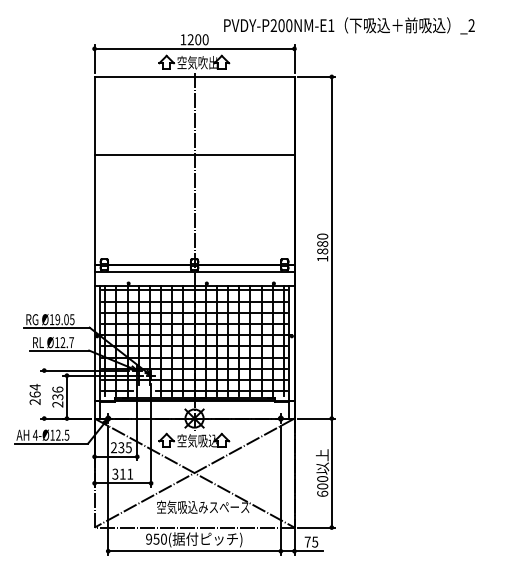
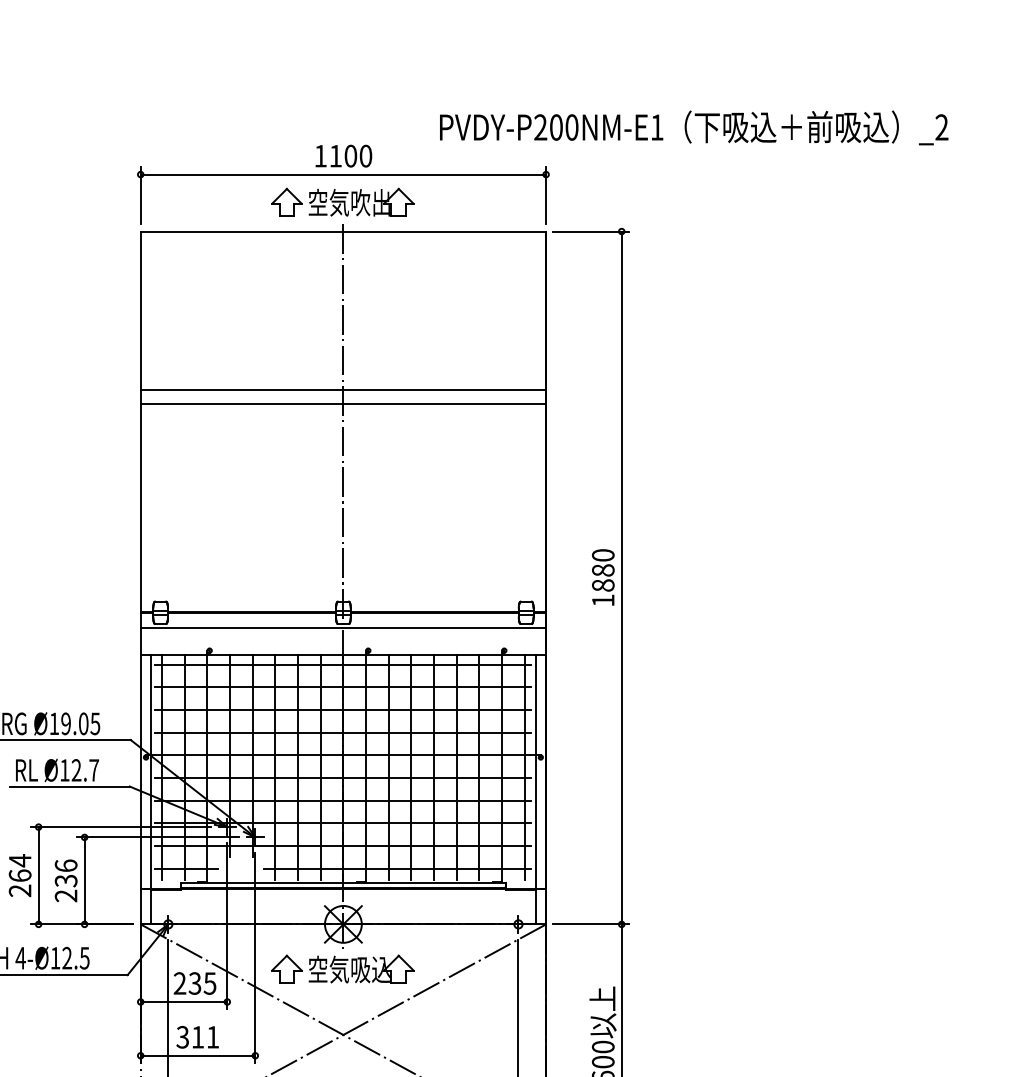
text: (349, 25) -> (694, 127), moved
text: (190, 39) -> (335, 155), 1200 -> 1100
line: (194, 161) -> (343, 403), added
line: (44, 394) -> (39, 875), added

